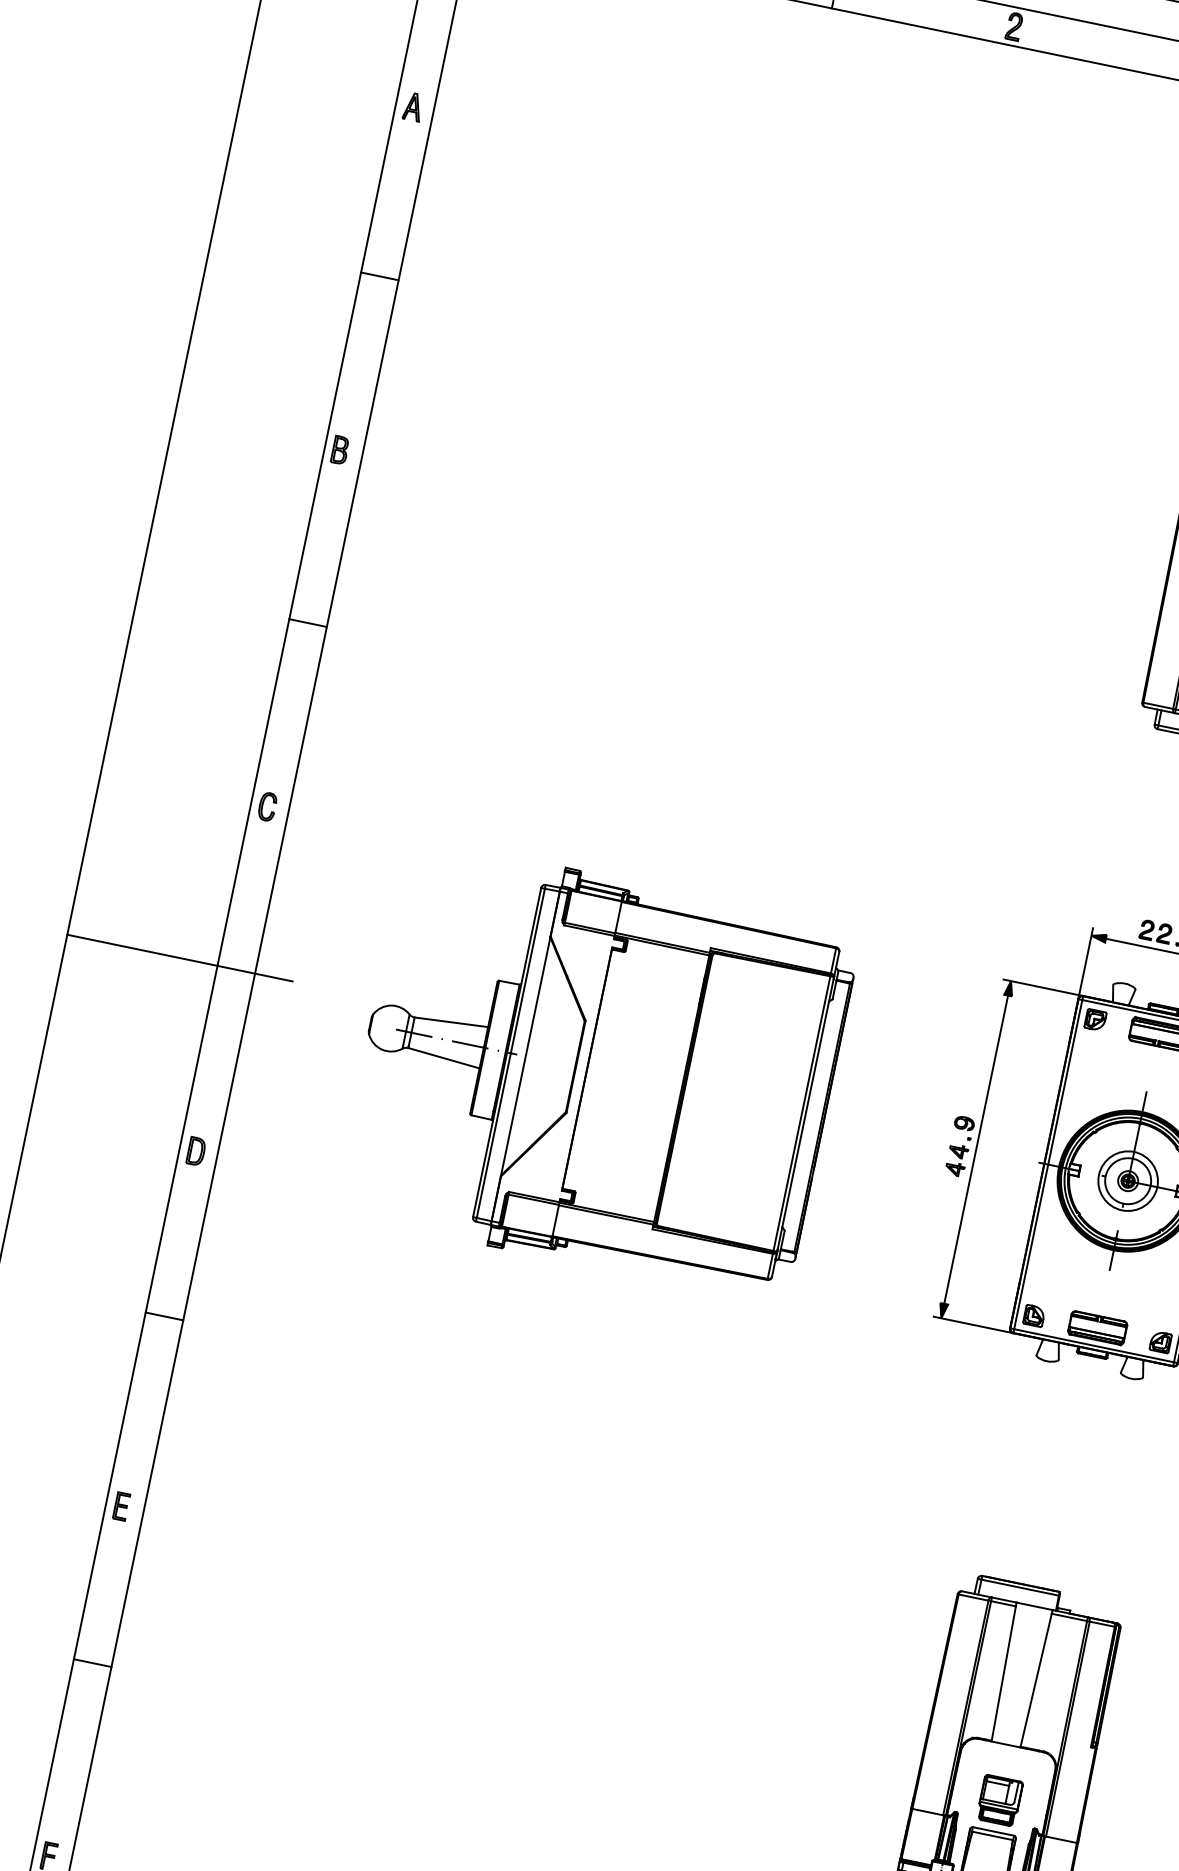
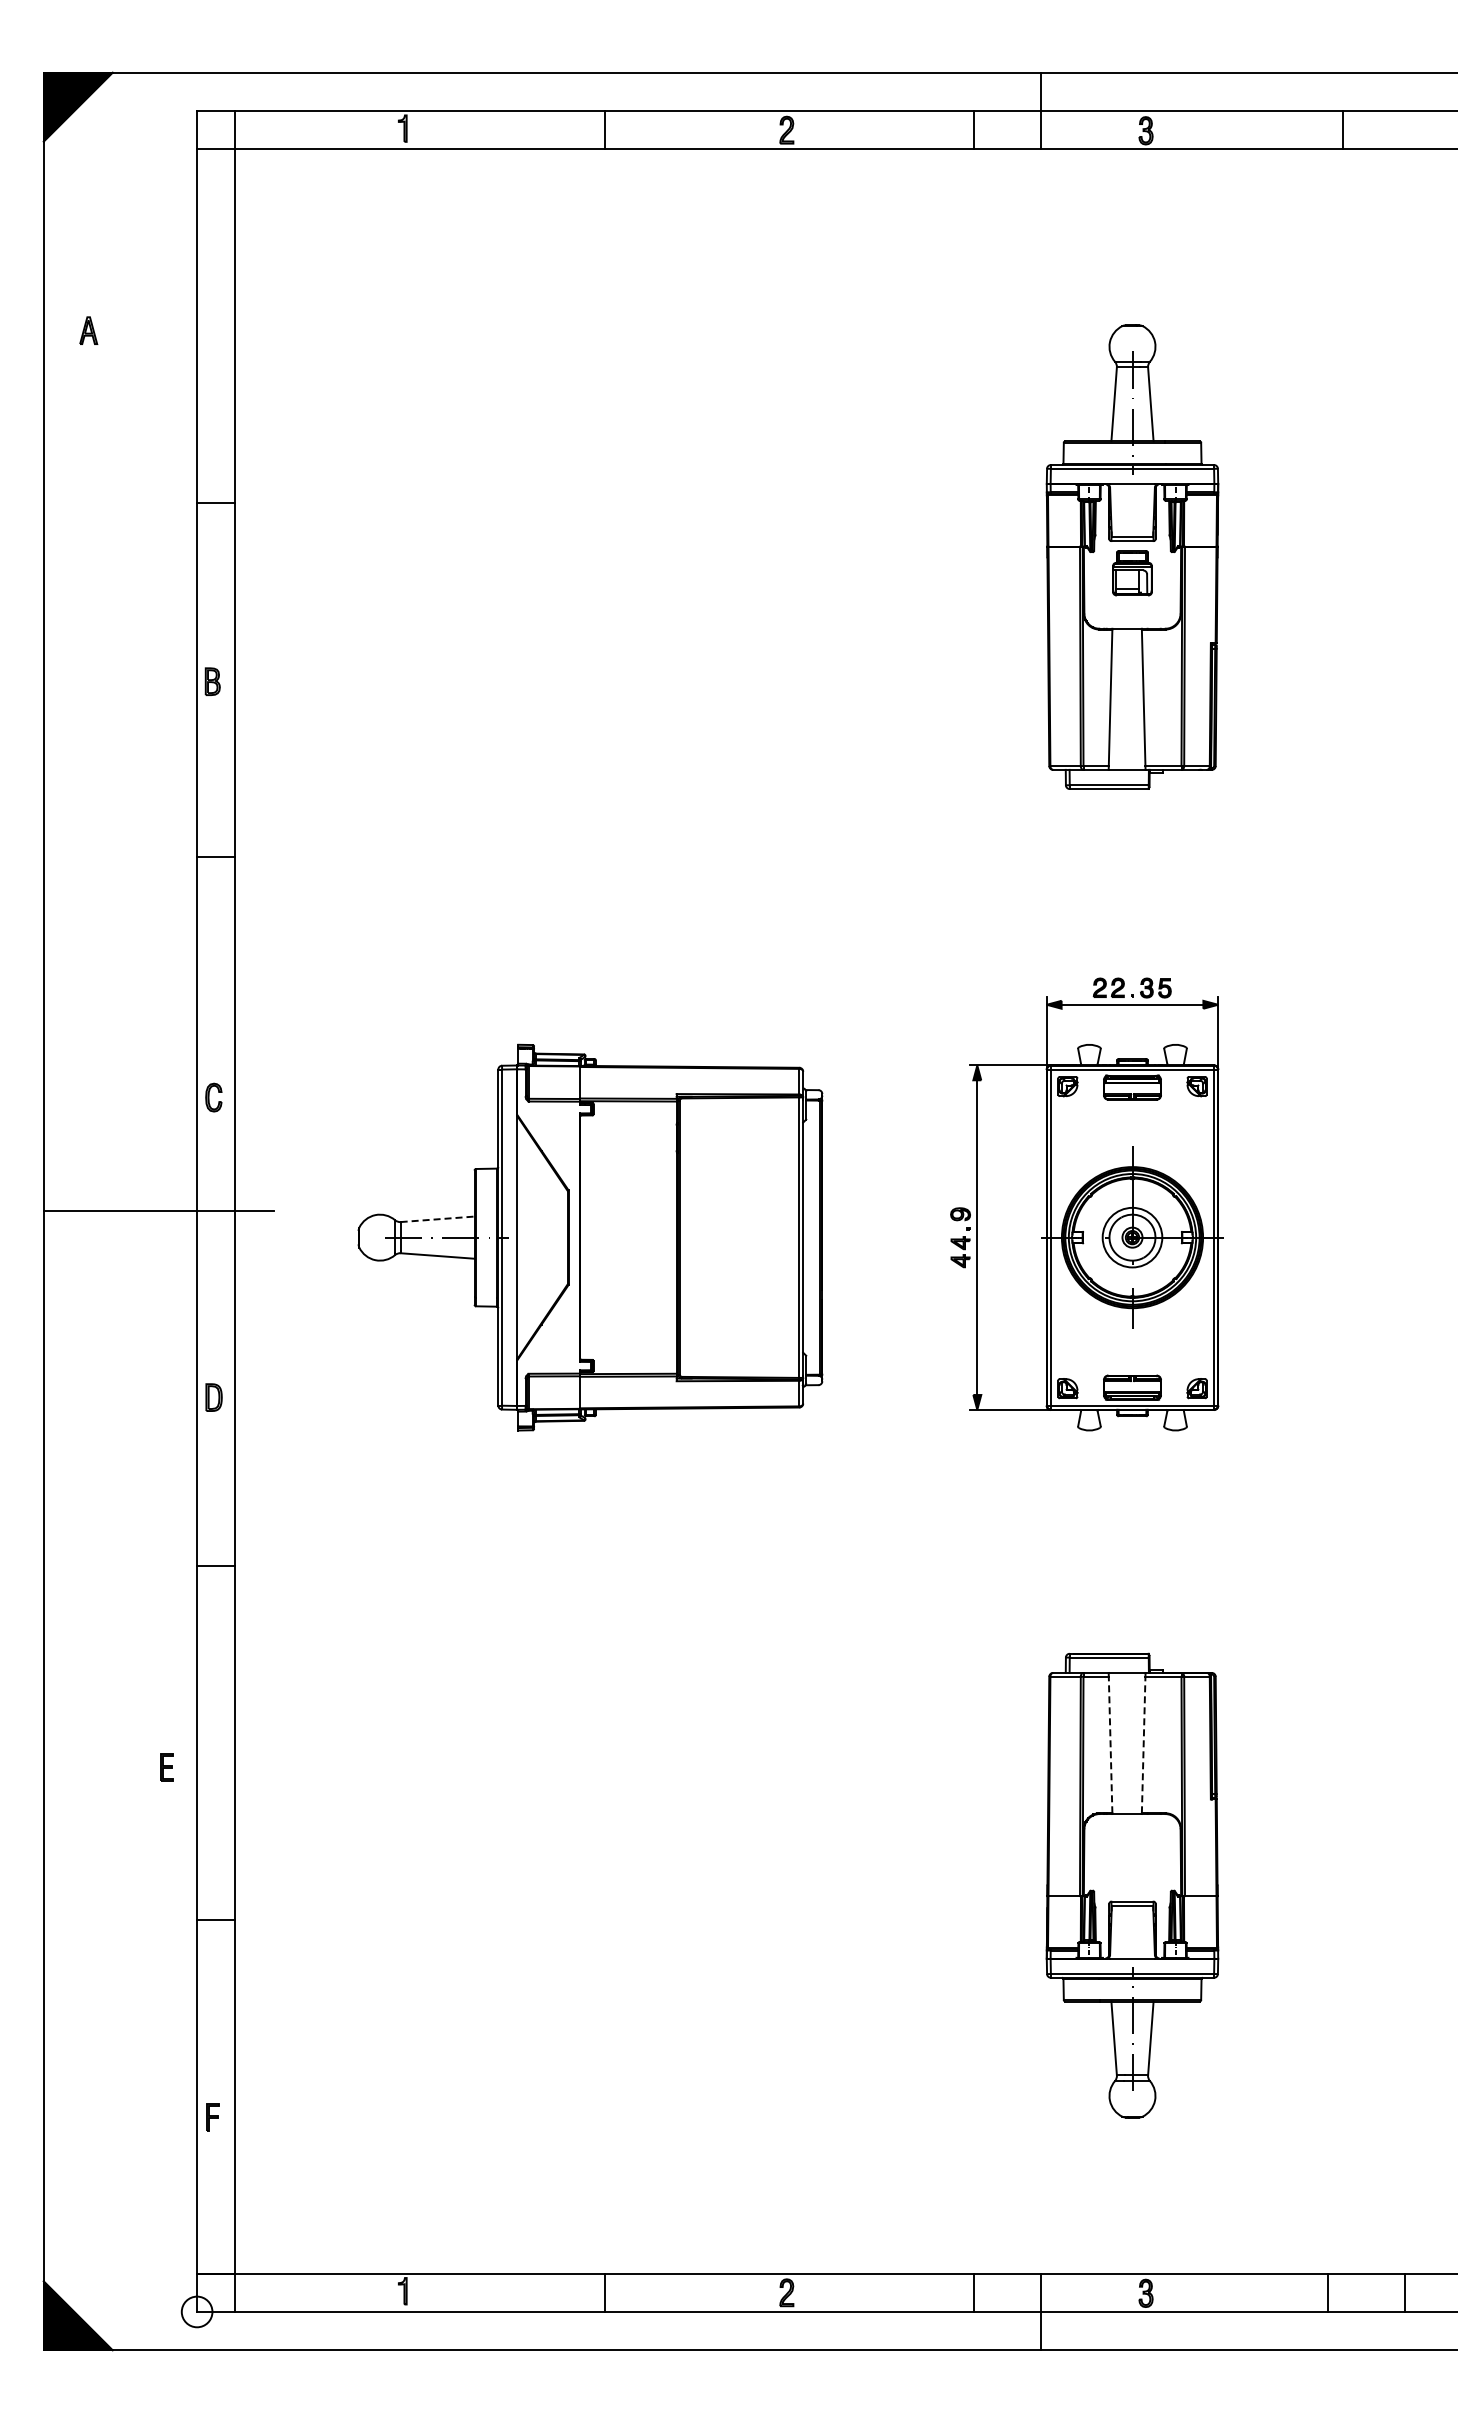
part: (413, 106) -> (88, 330), moved
part: (267, 806) -> (213, 1097), moved
line: (452, 1022) -> (438, 1219), solid -> dashed
part: (121, 1506) -> (166, 1767), moved
line: (1003, 1673) -> (1110, 1744), solid -> dashed
line: (1036, 1679) -> (1143, 1744), solid -> dashed
part: (1000, 1799) -> (1132, 1869), removed

